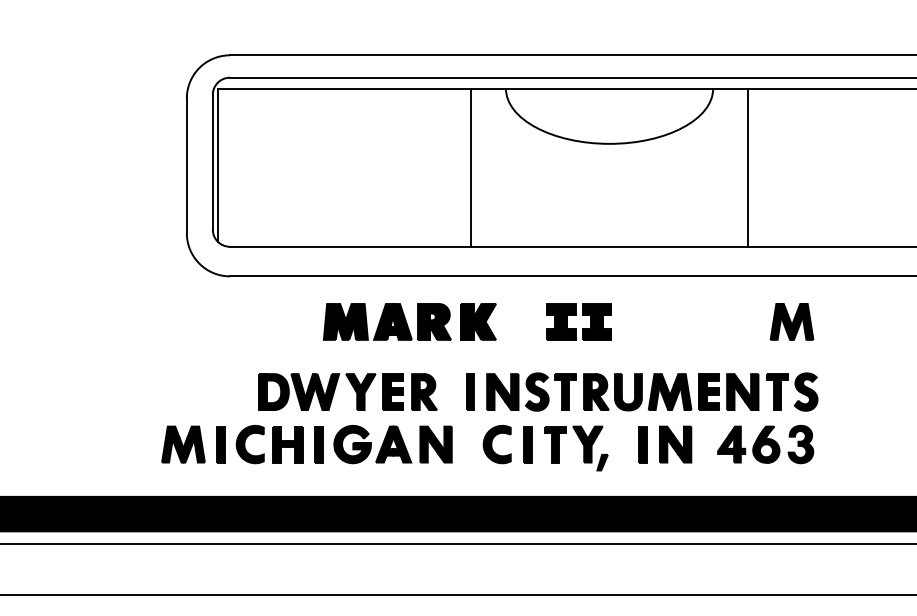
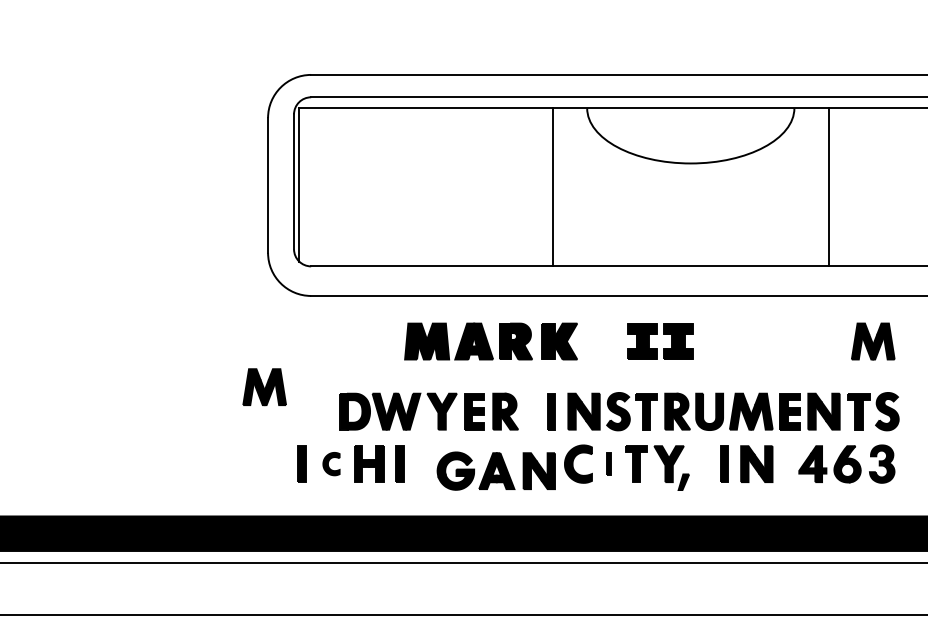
part: (250, 443) -> (331, 463), size x0.6
part: (392, 443) -> (495, 470), moved
part: (527, 443) -> (608, 463), size x0.6
part: (183, 444) -> (264, 387), moved

